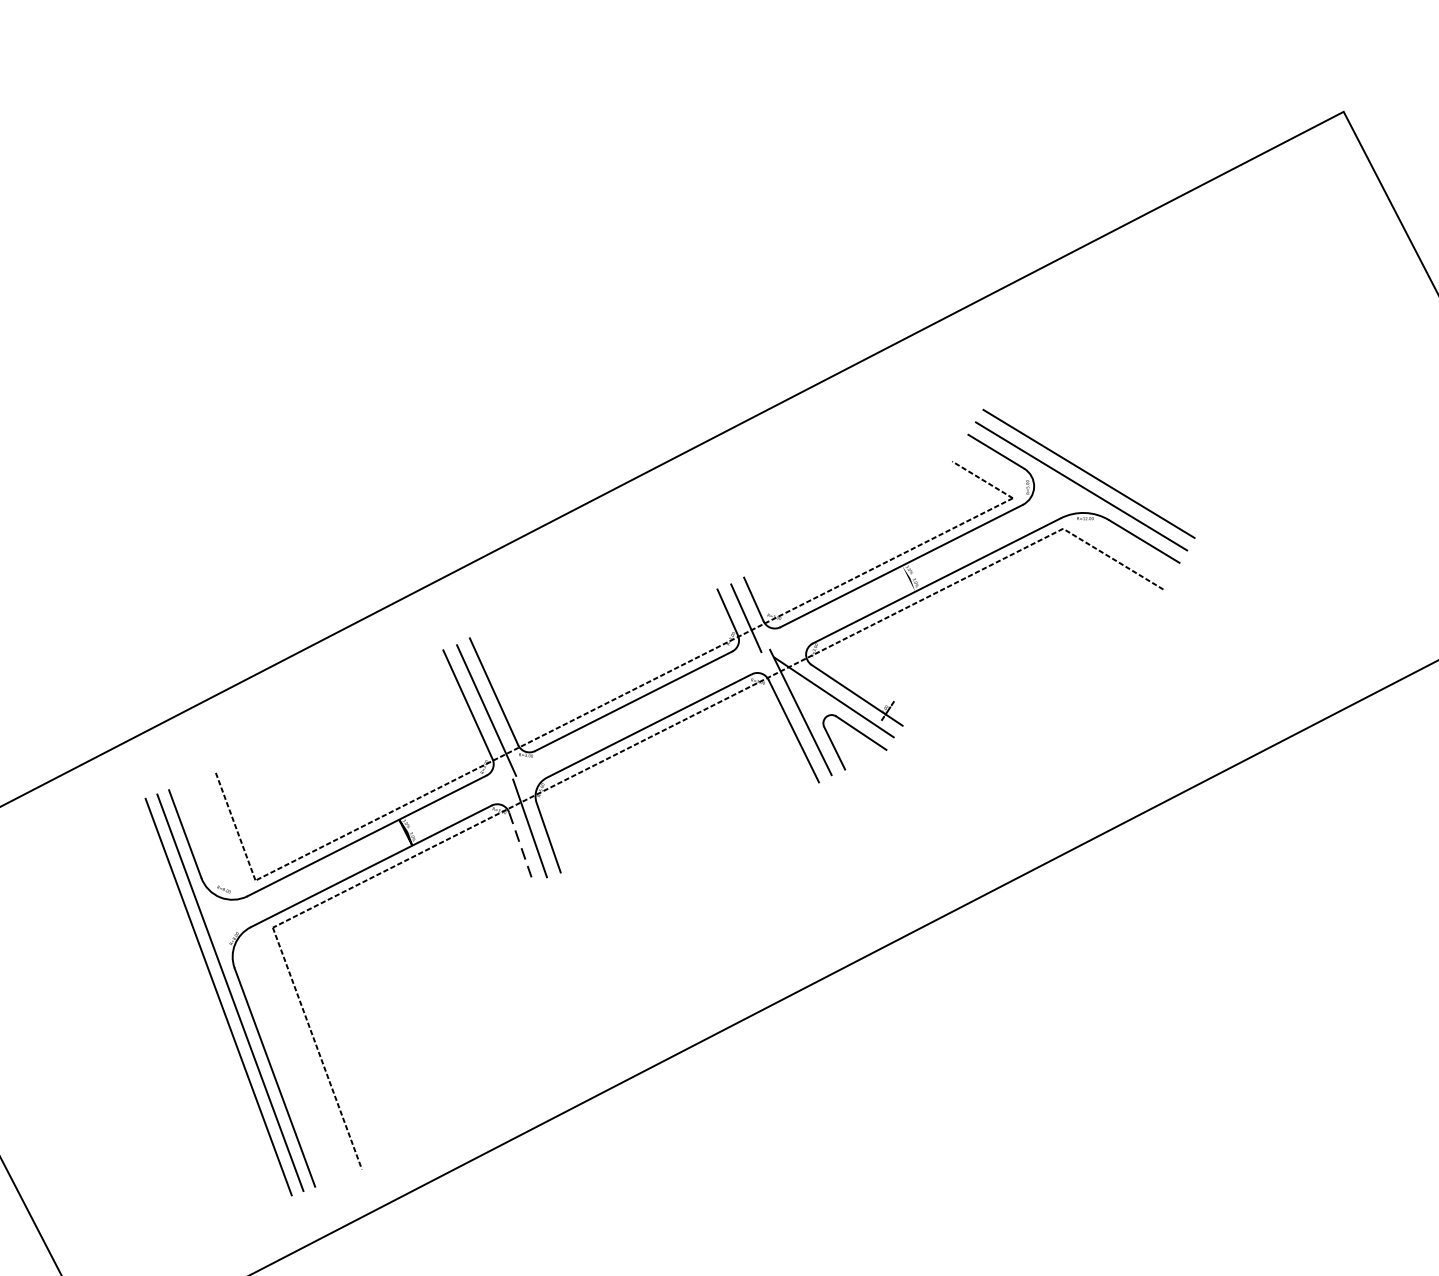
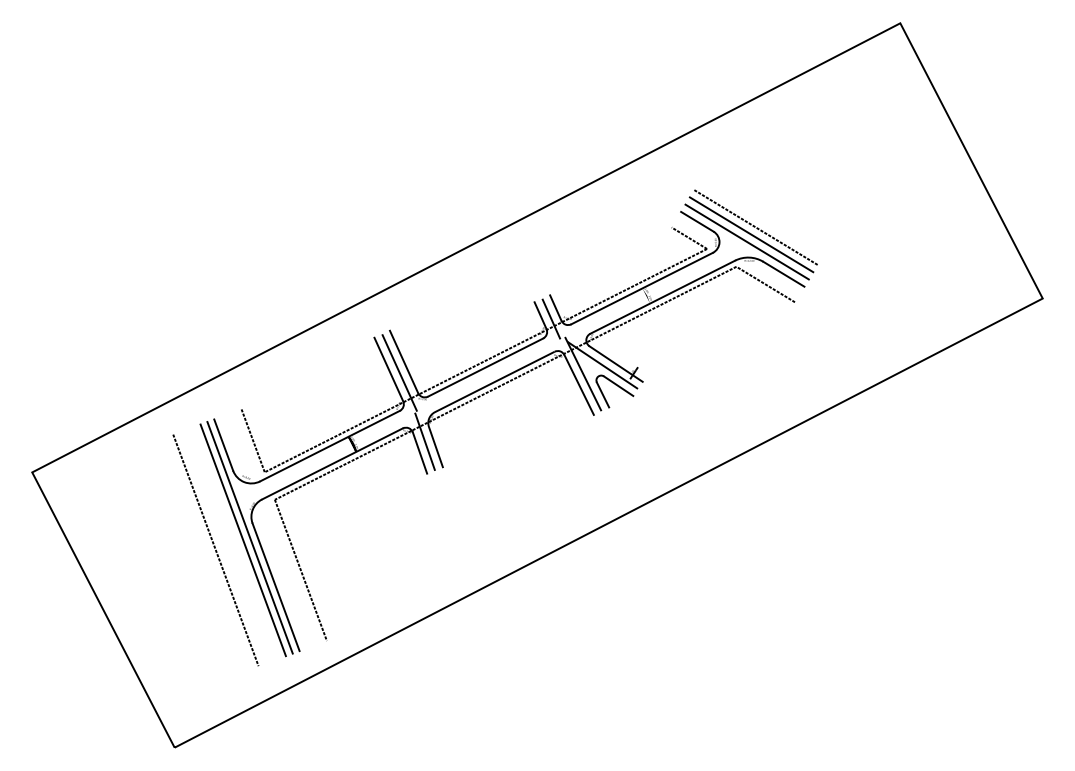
line: (1095, 461) -> (755, 227), added
line: (522, 848) -> (420, 453), dashed -> solid
line: (171, 1014) -> (215, 550), added

